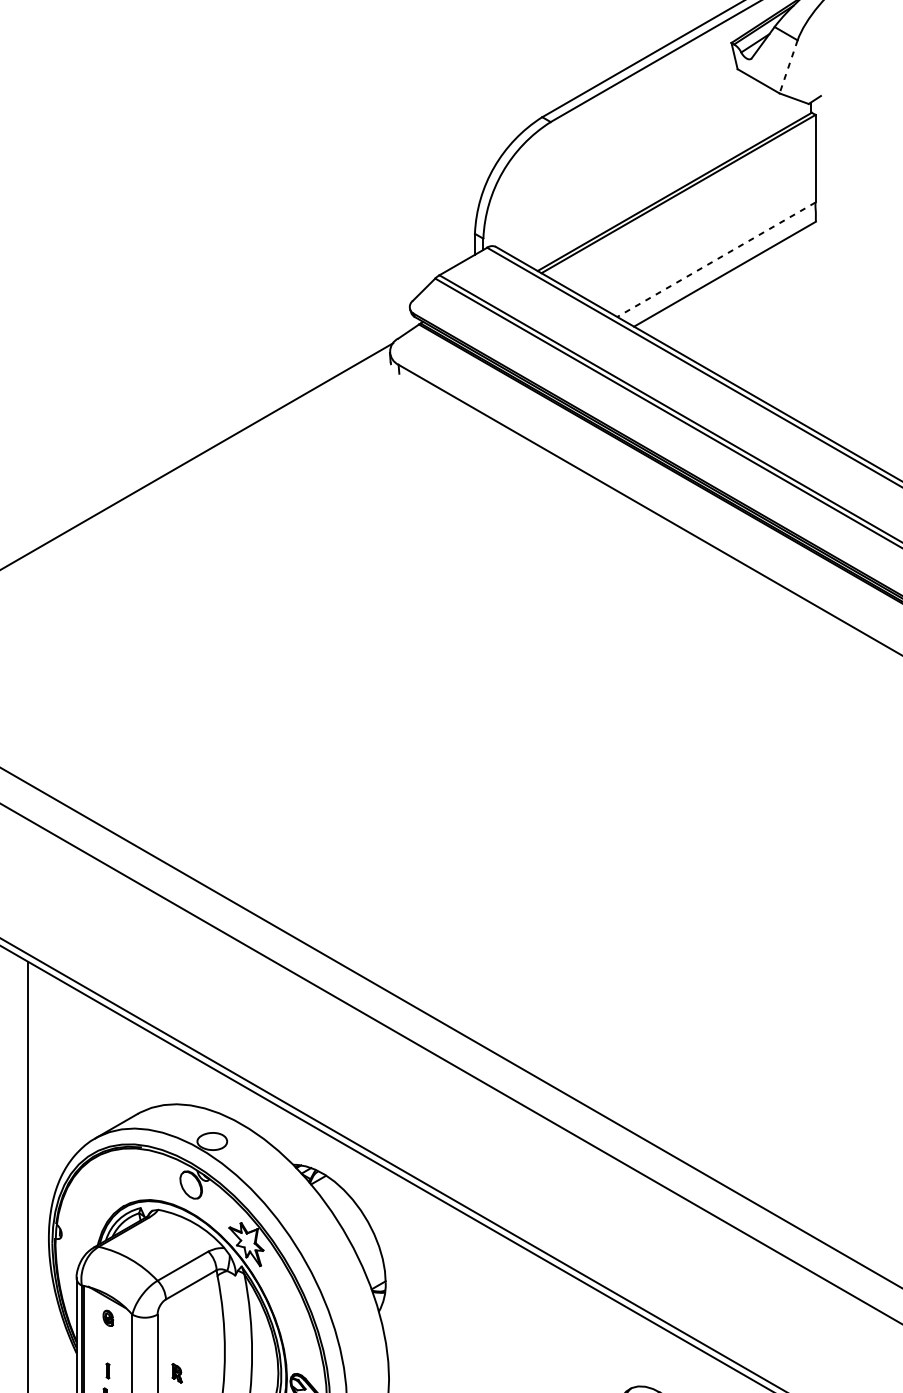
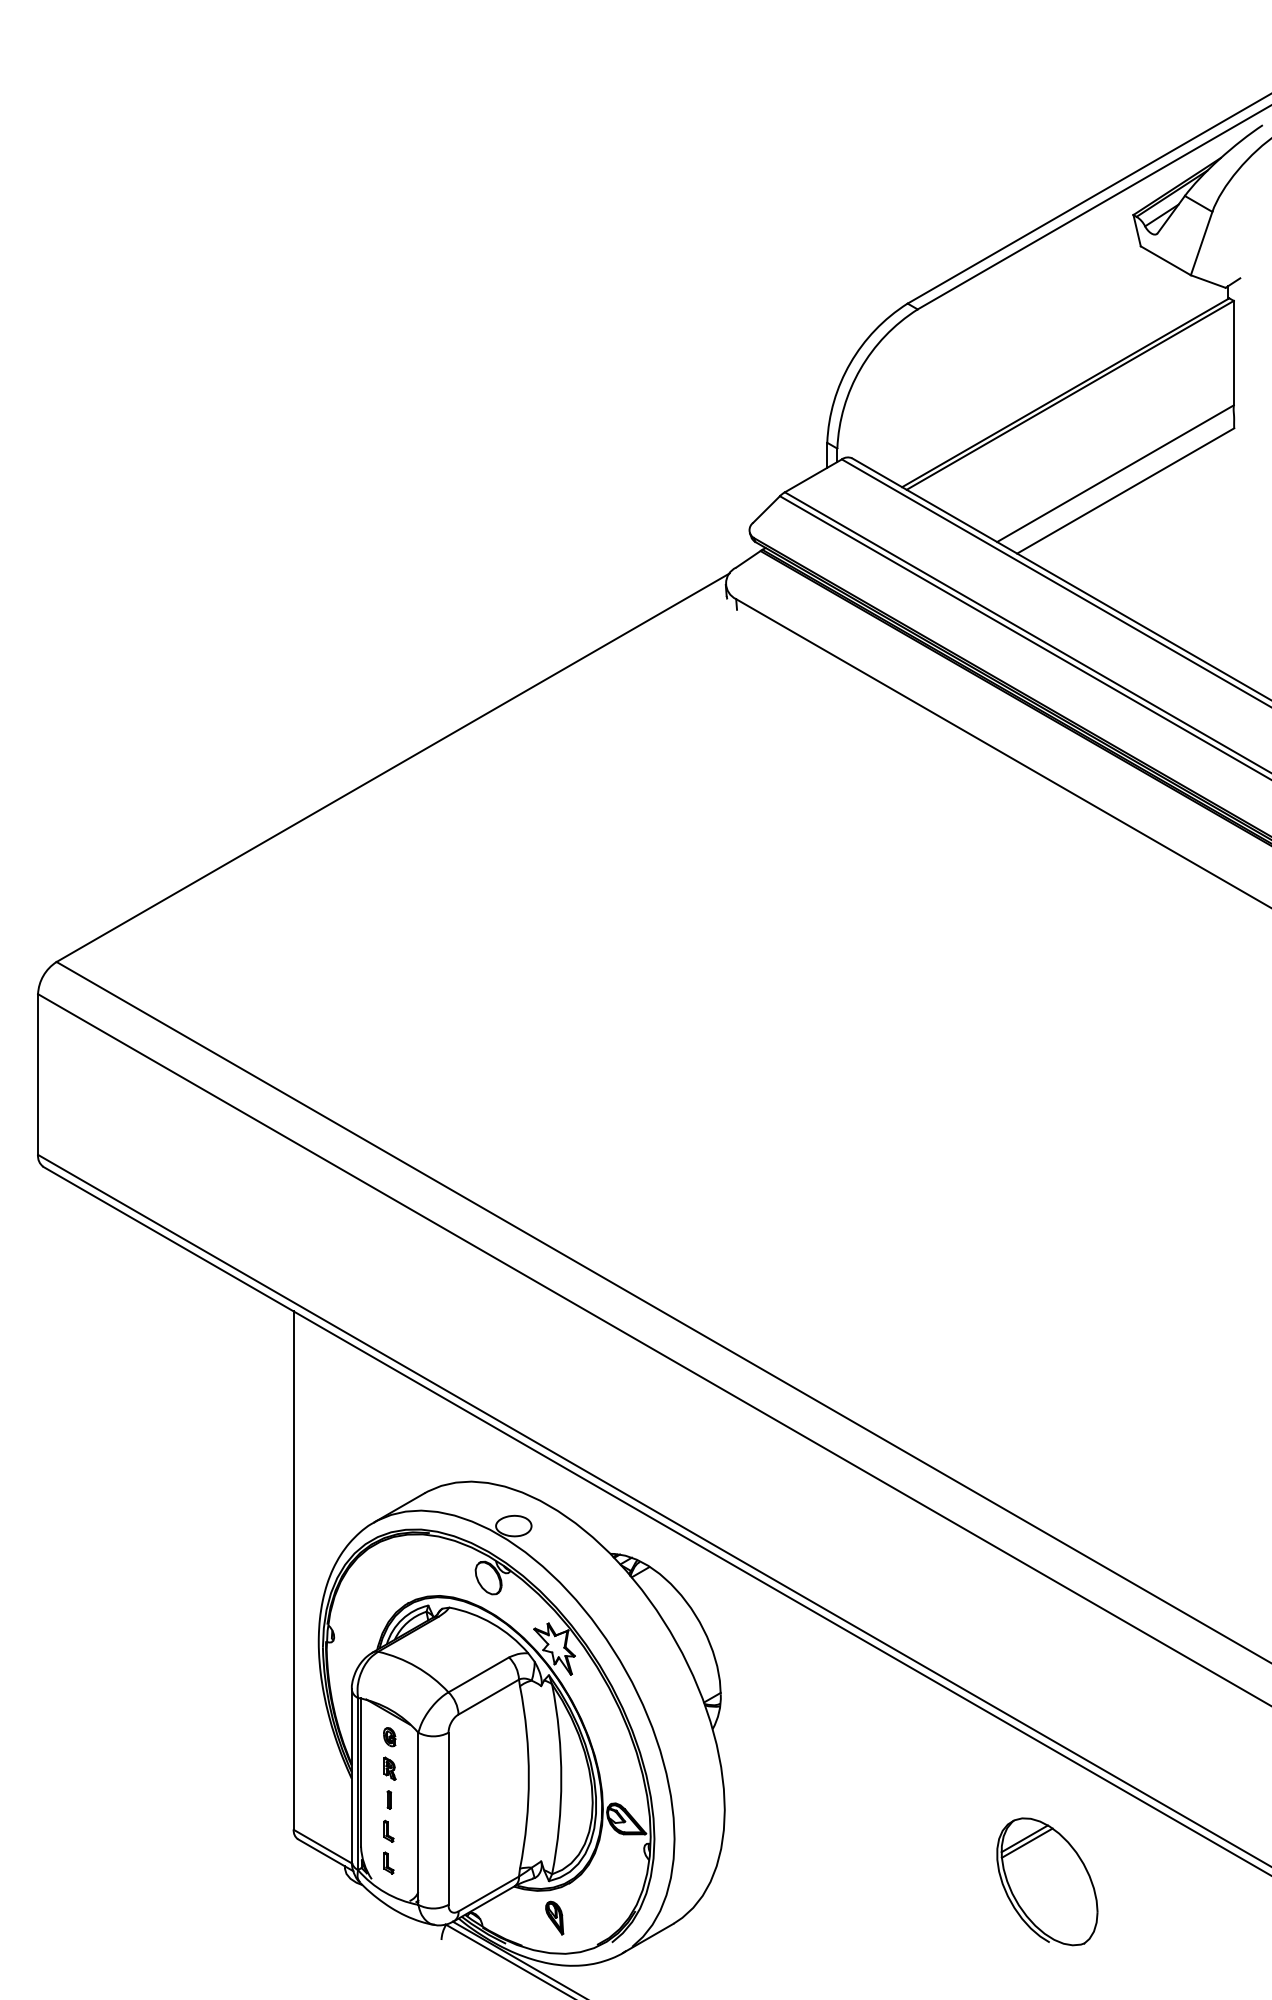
line: (788, 67) -> (1201, 244), dashed -> solid
line: (716, 259) -> (1115, 473), dashed -> solid
part: (176, 1373) -> (389, 1768), moved

